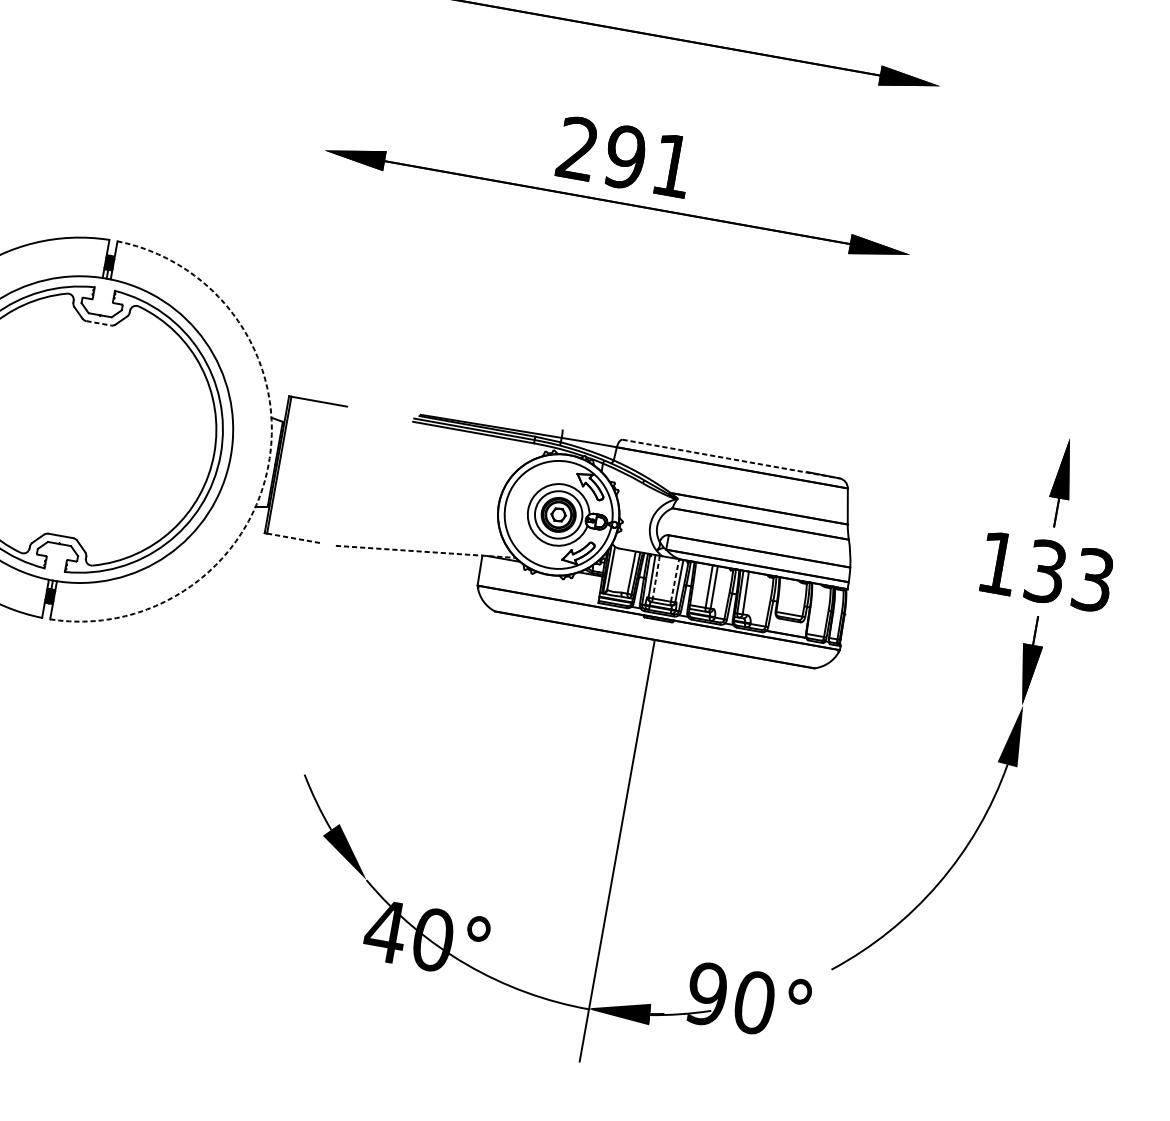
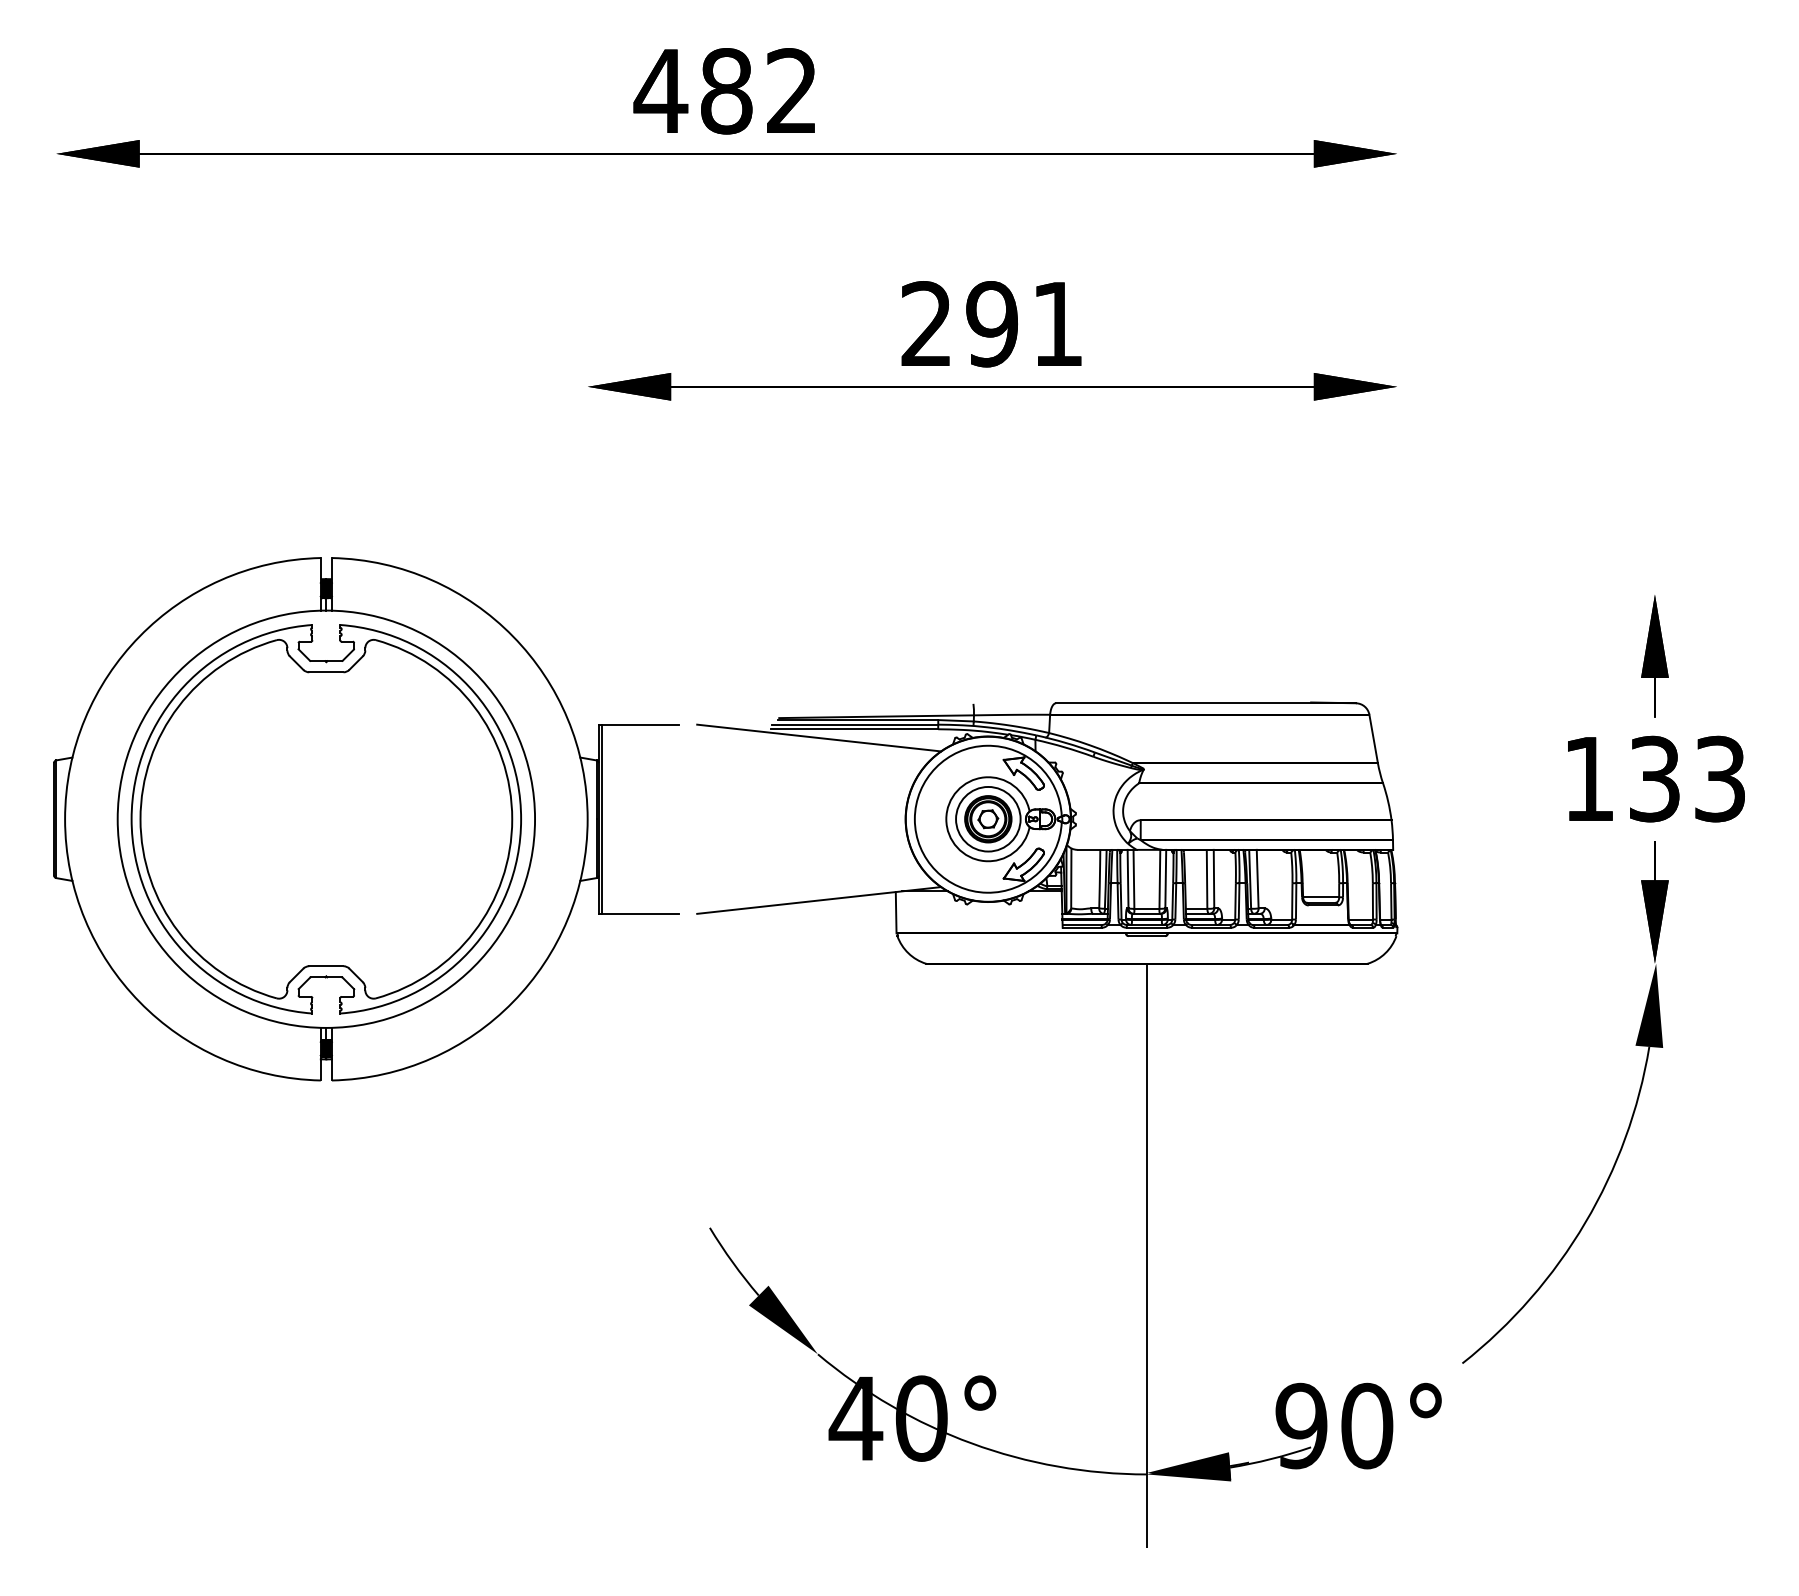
line: (98, 323) -> (326, 672), dashed -> solid
line: (447, 434) -> (819, 737), added
line: (730, 459) -> (1205, 703), dashed -> solid
arc: (268, 463) -> (587, 819), dashed -> solid
line: (295, 538) -> (641, 913), dashed -> solid
line: (426, 551) -> (819, 900), dashed -> solid
line: (655, 577) -> (1133, 879), dashed -> solid
line: (674, 579) -> (1159, 878), dashed -> solid

